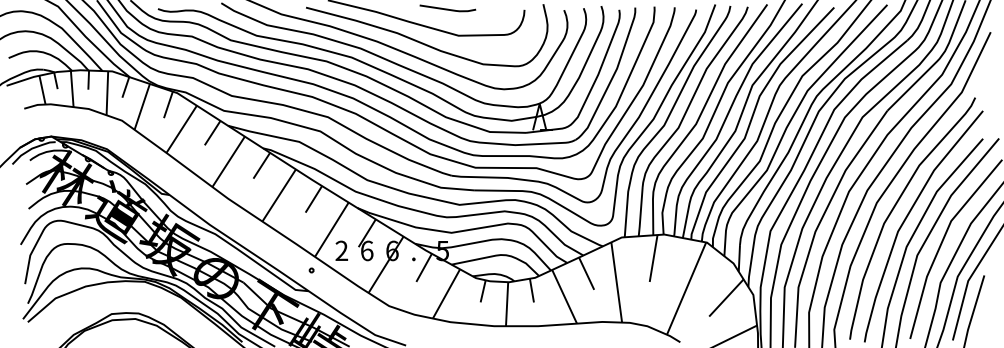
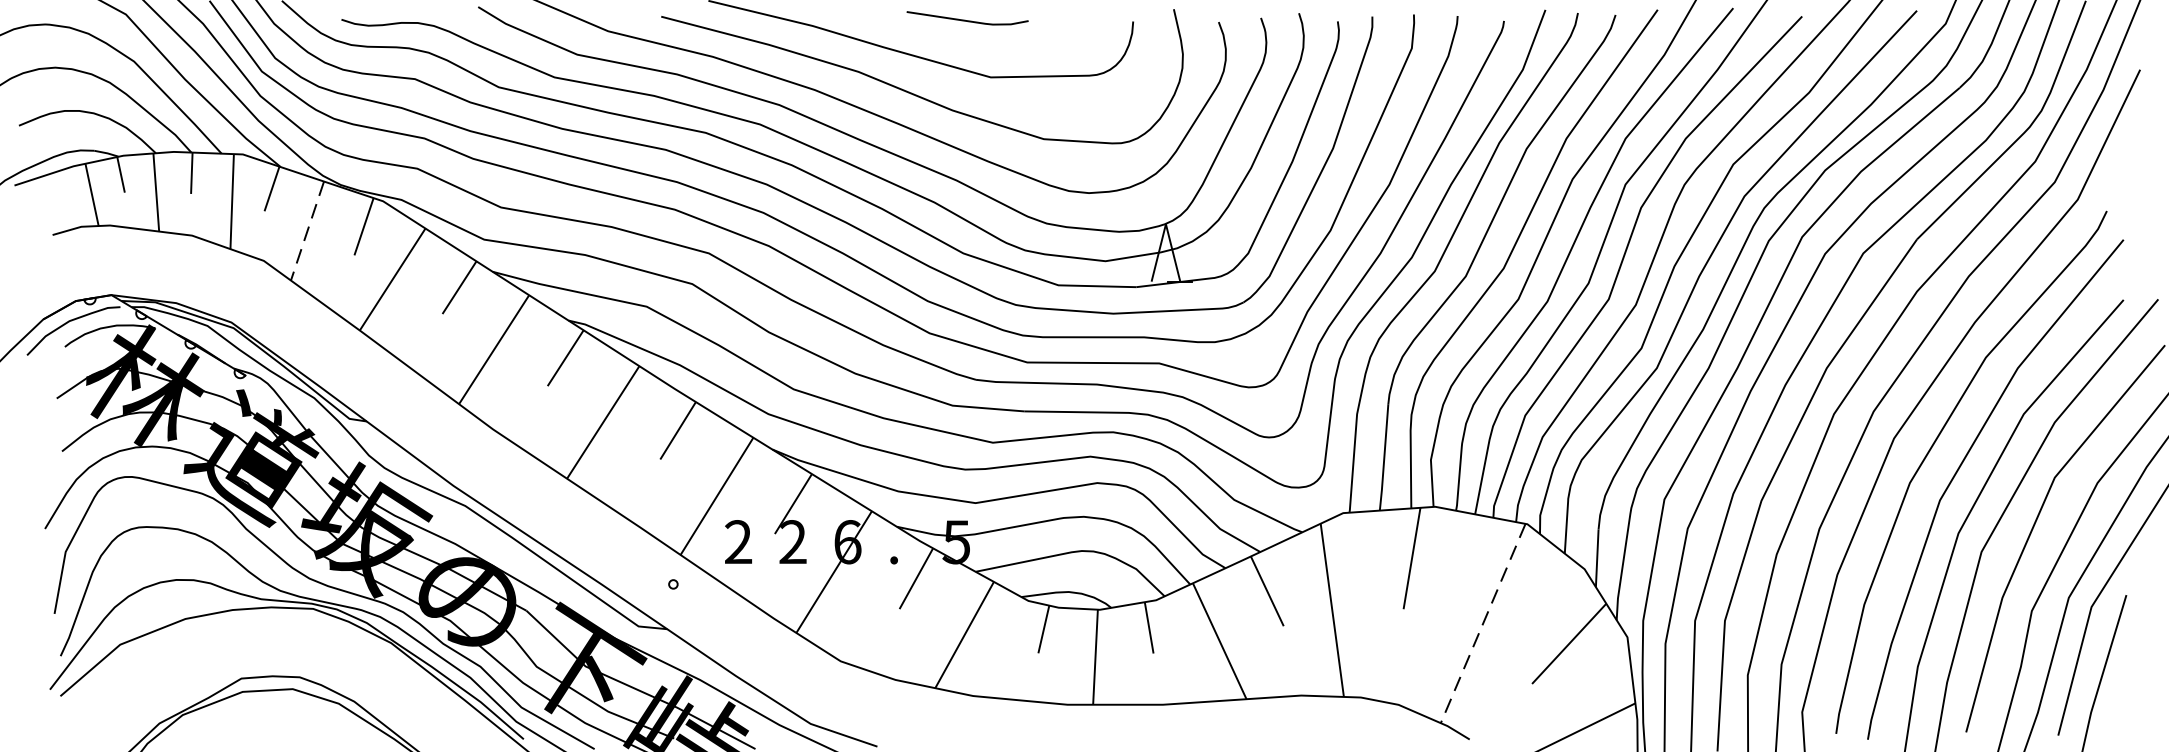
line: (142, 107) -> (308, 232), solid -> dashed
text: (366, 250) -> (791, 541), 6 -> 2
line: (686, 289) -> (1483, 625), solid -> dashed

